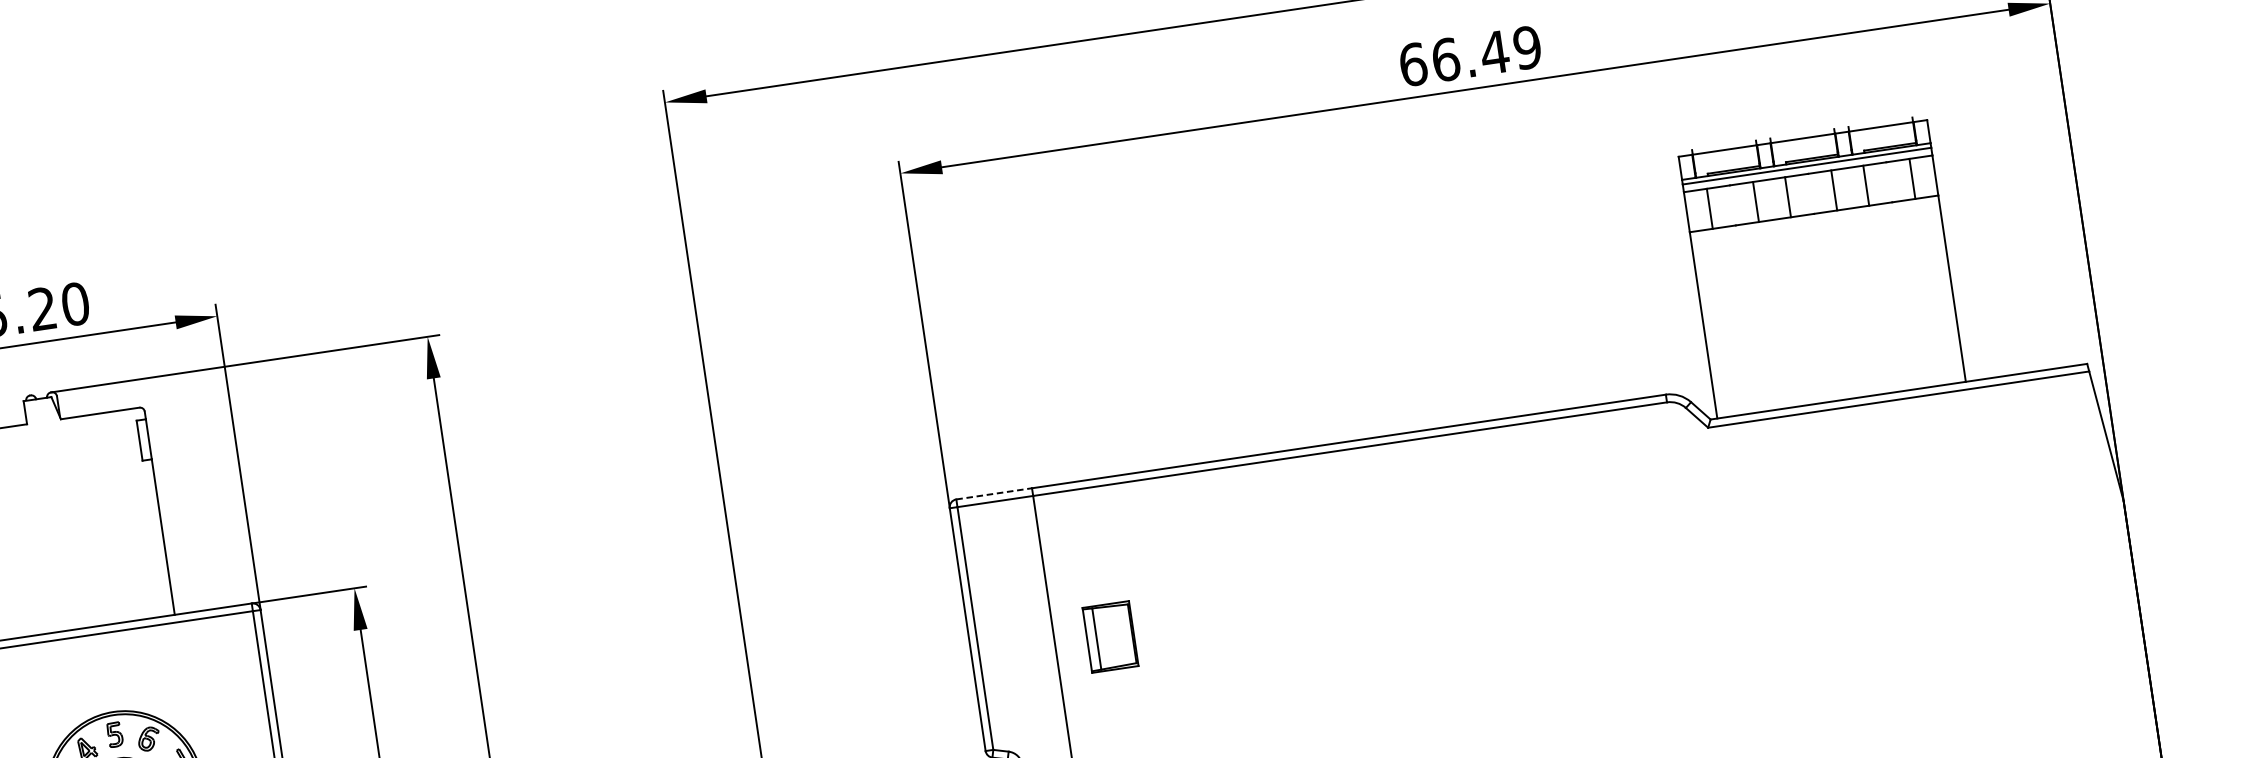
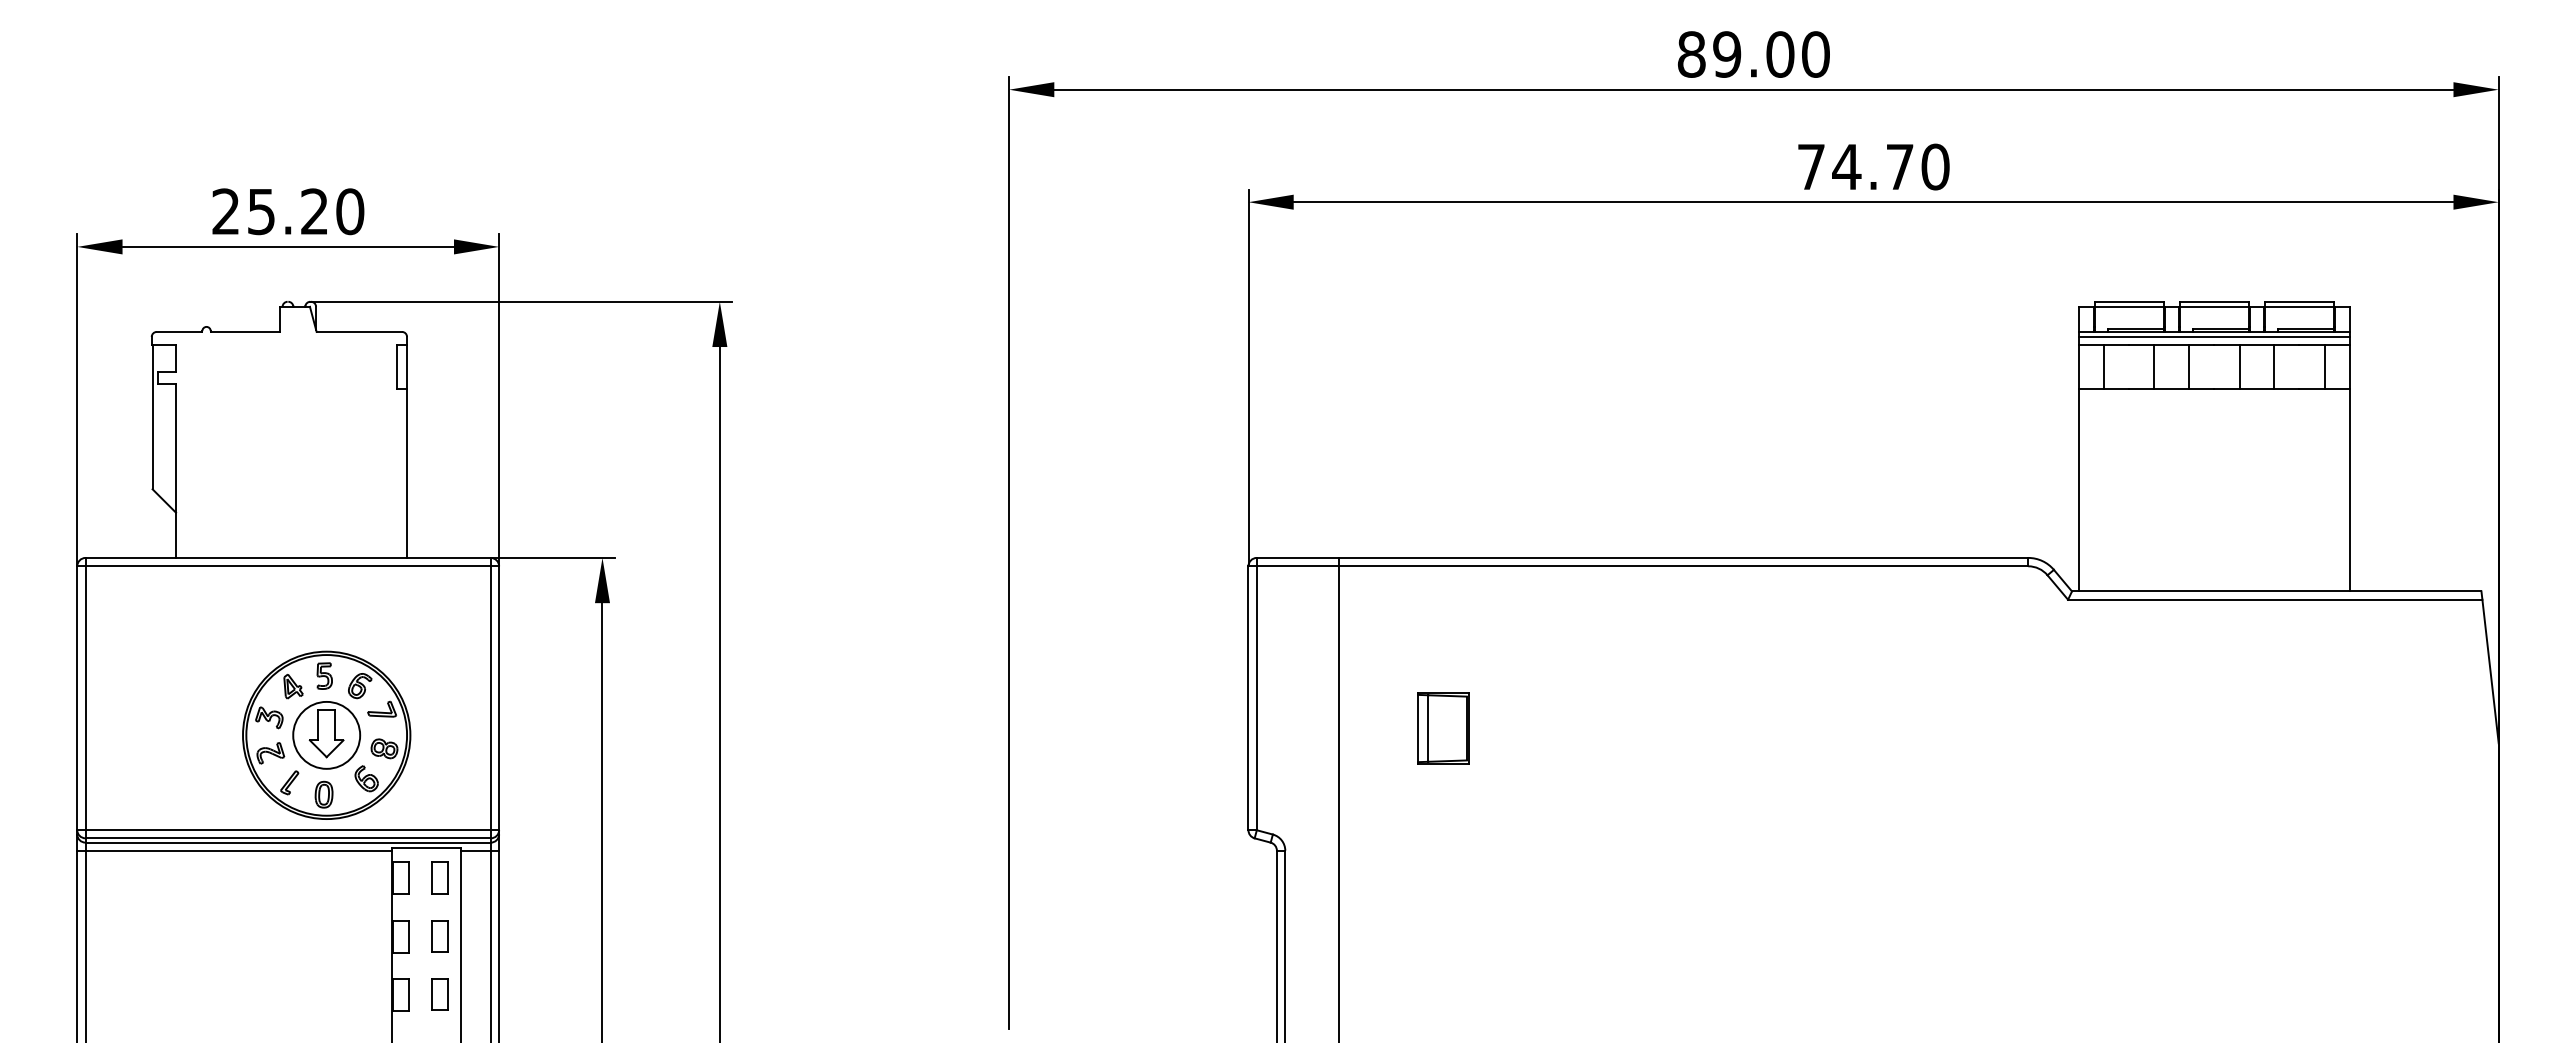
text: (1470, 55) -> (1873, 166), 66.49 -> 74.70
line: (1880, 121) -> (2299, 301), added
line: (1802, 133) -> (2214, 301), added
line: (1724, 145) -> (2129, 301), added
line: (994, 493) -> (1298, 557), dashed -> solid
part: (1110, 636) -> (1443, 728), moved

